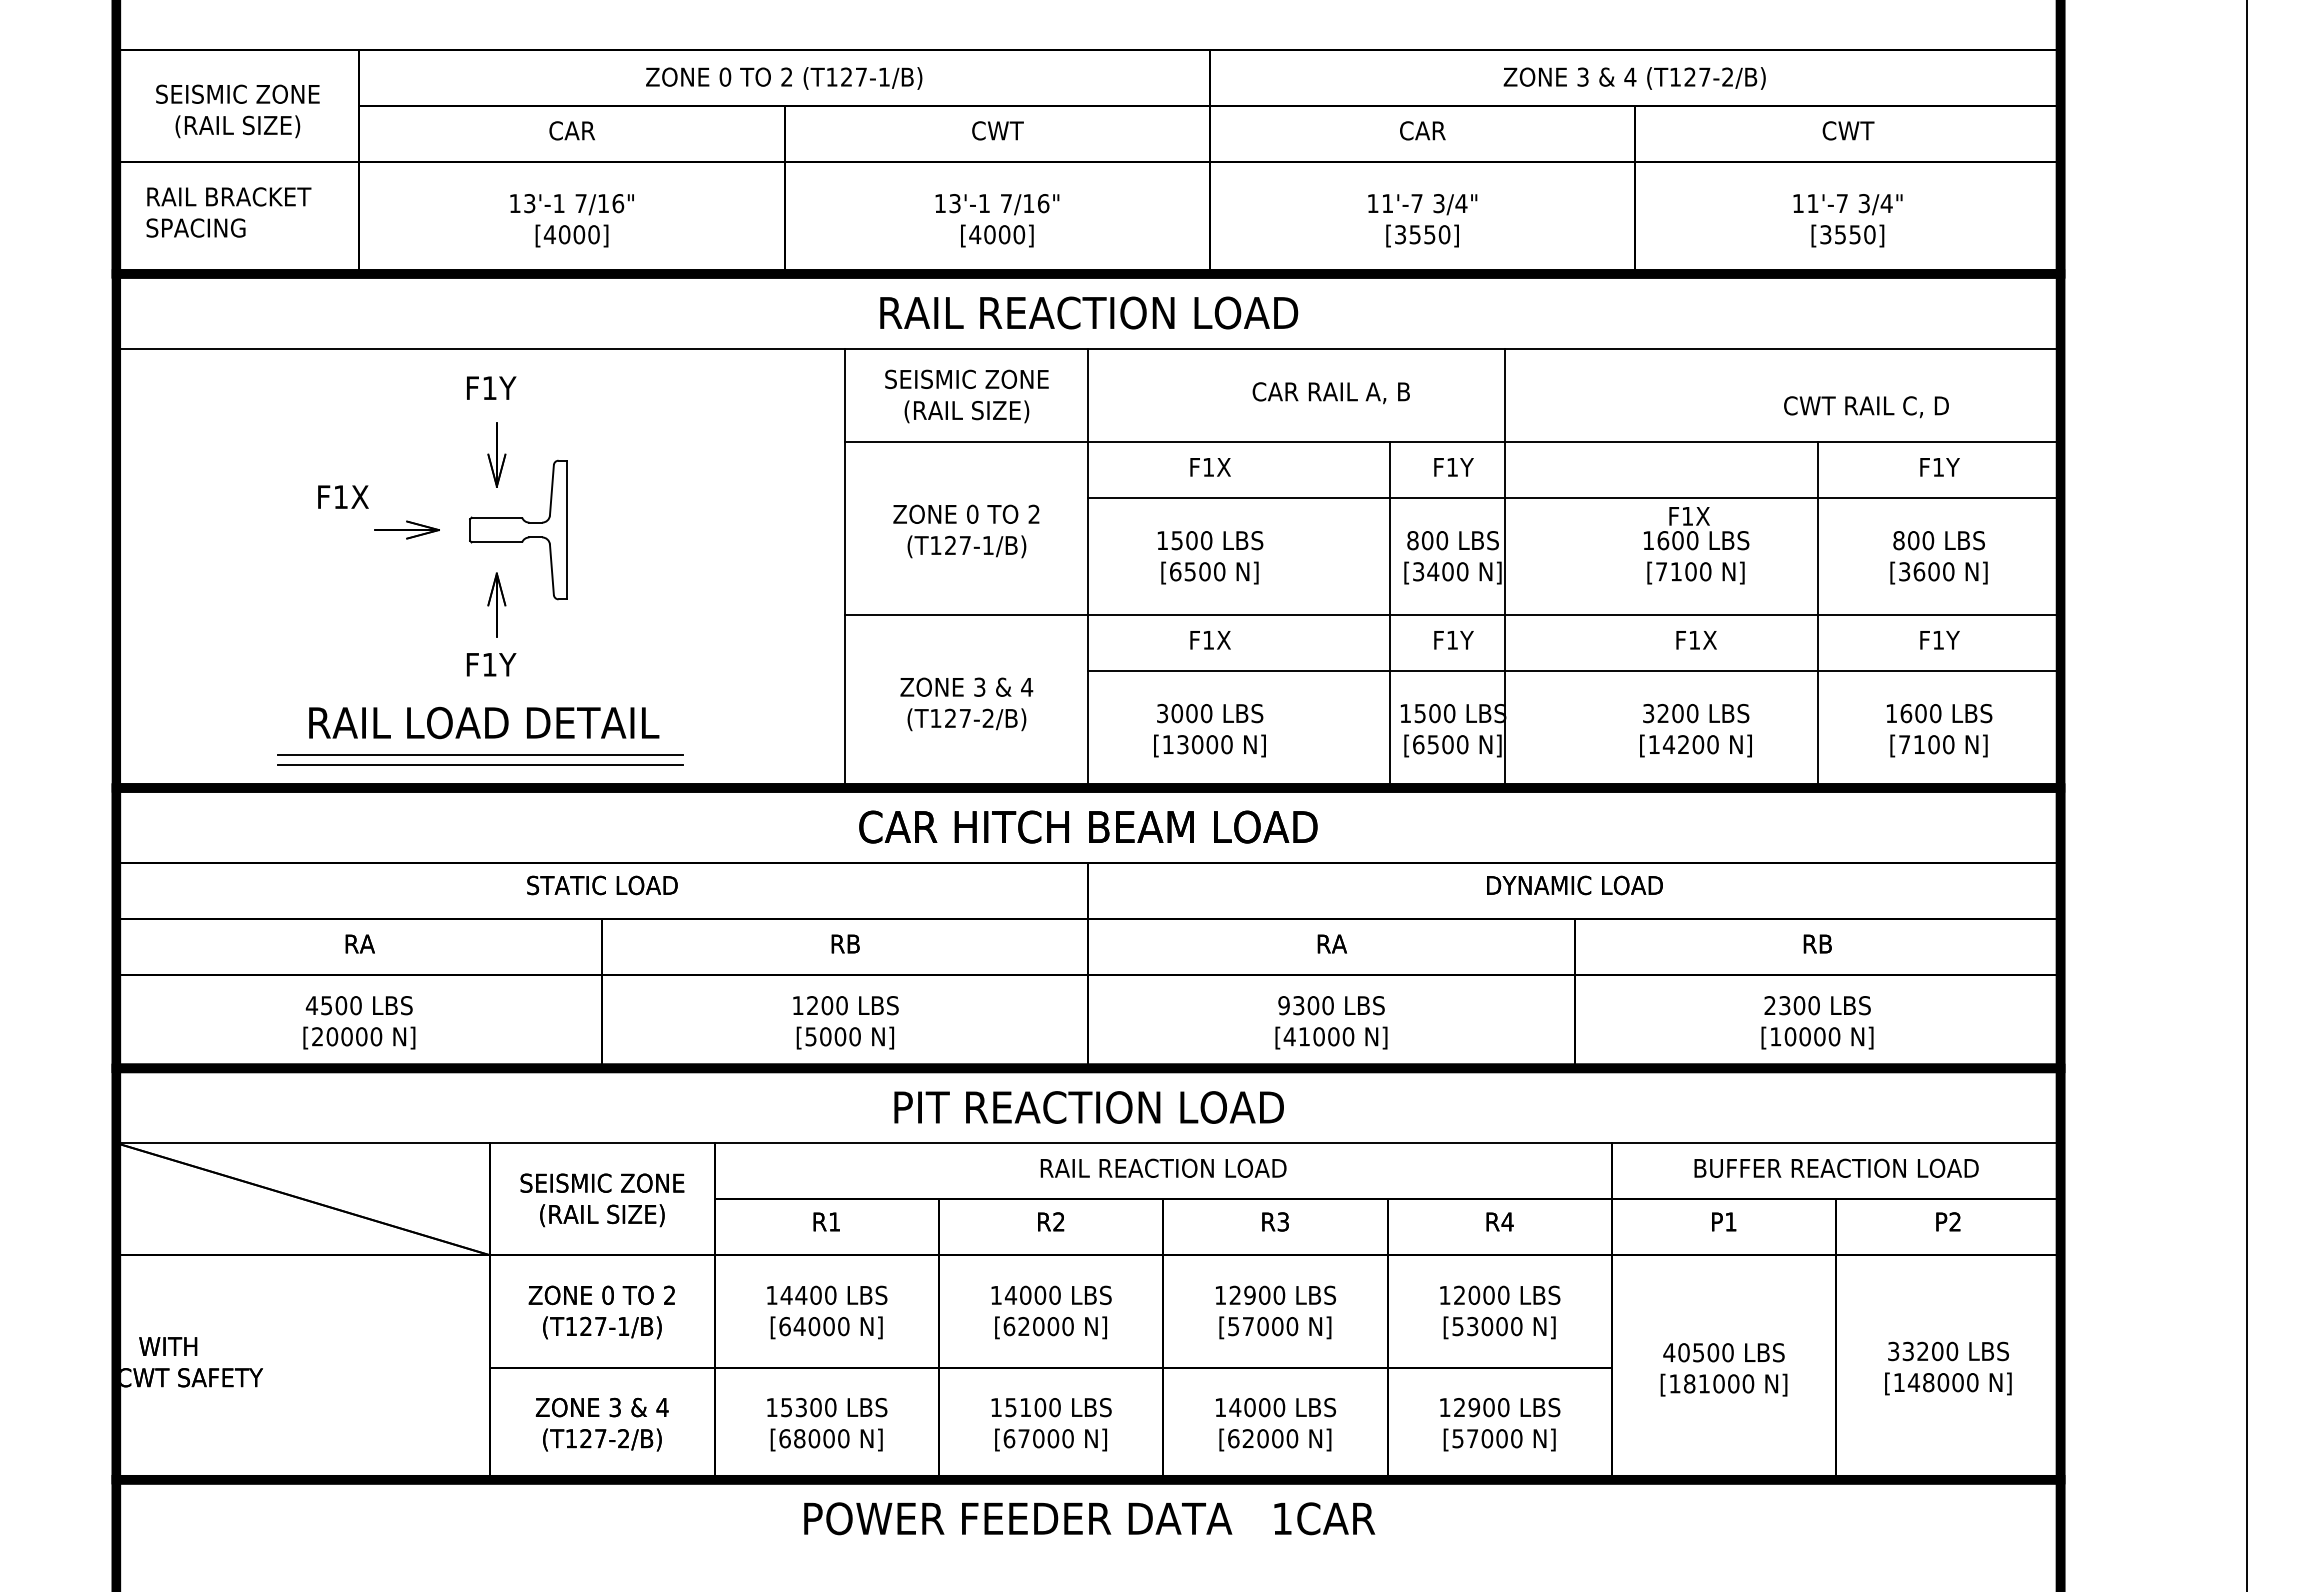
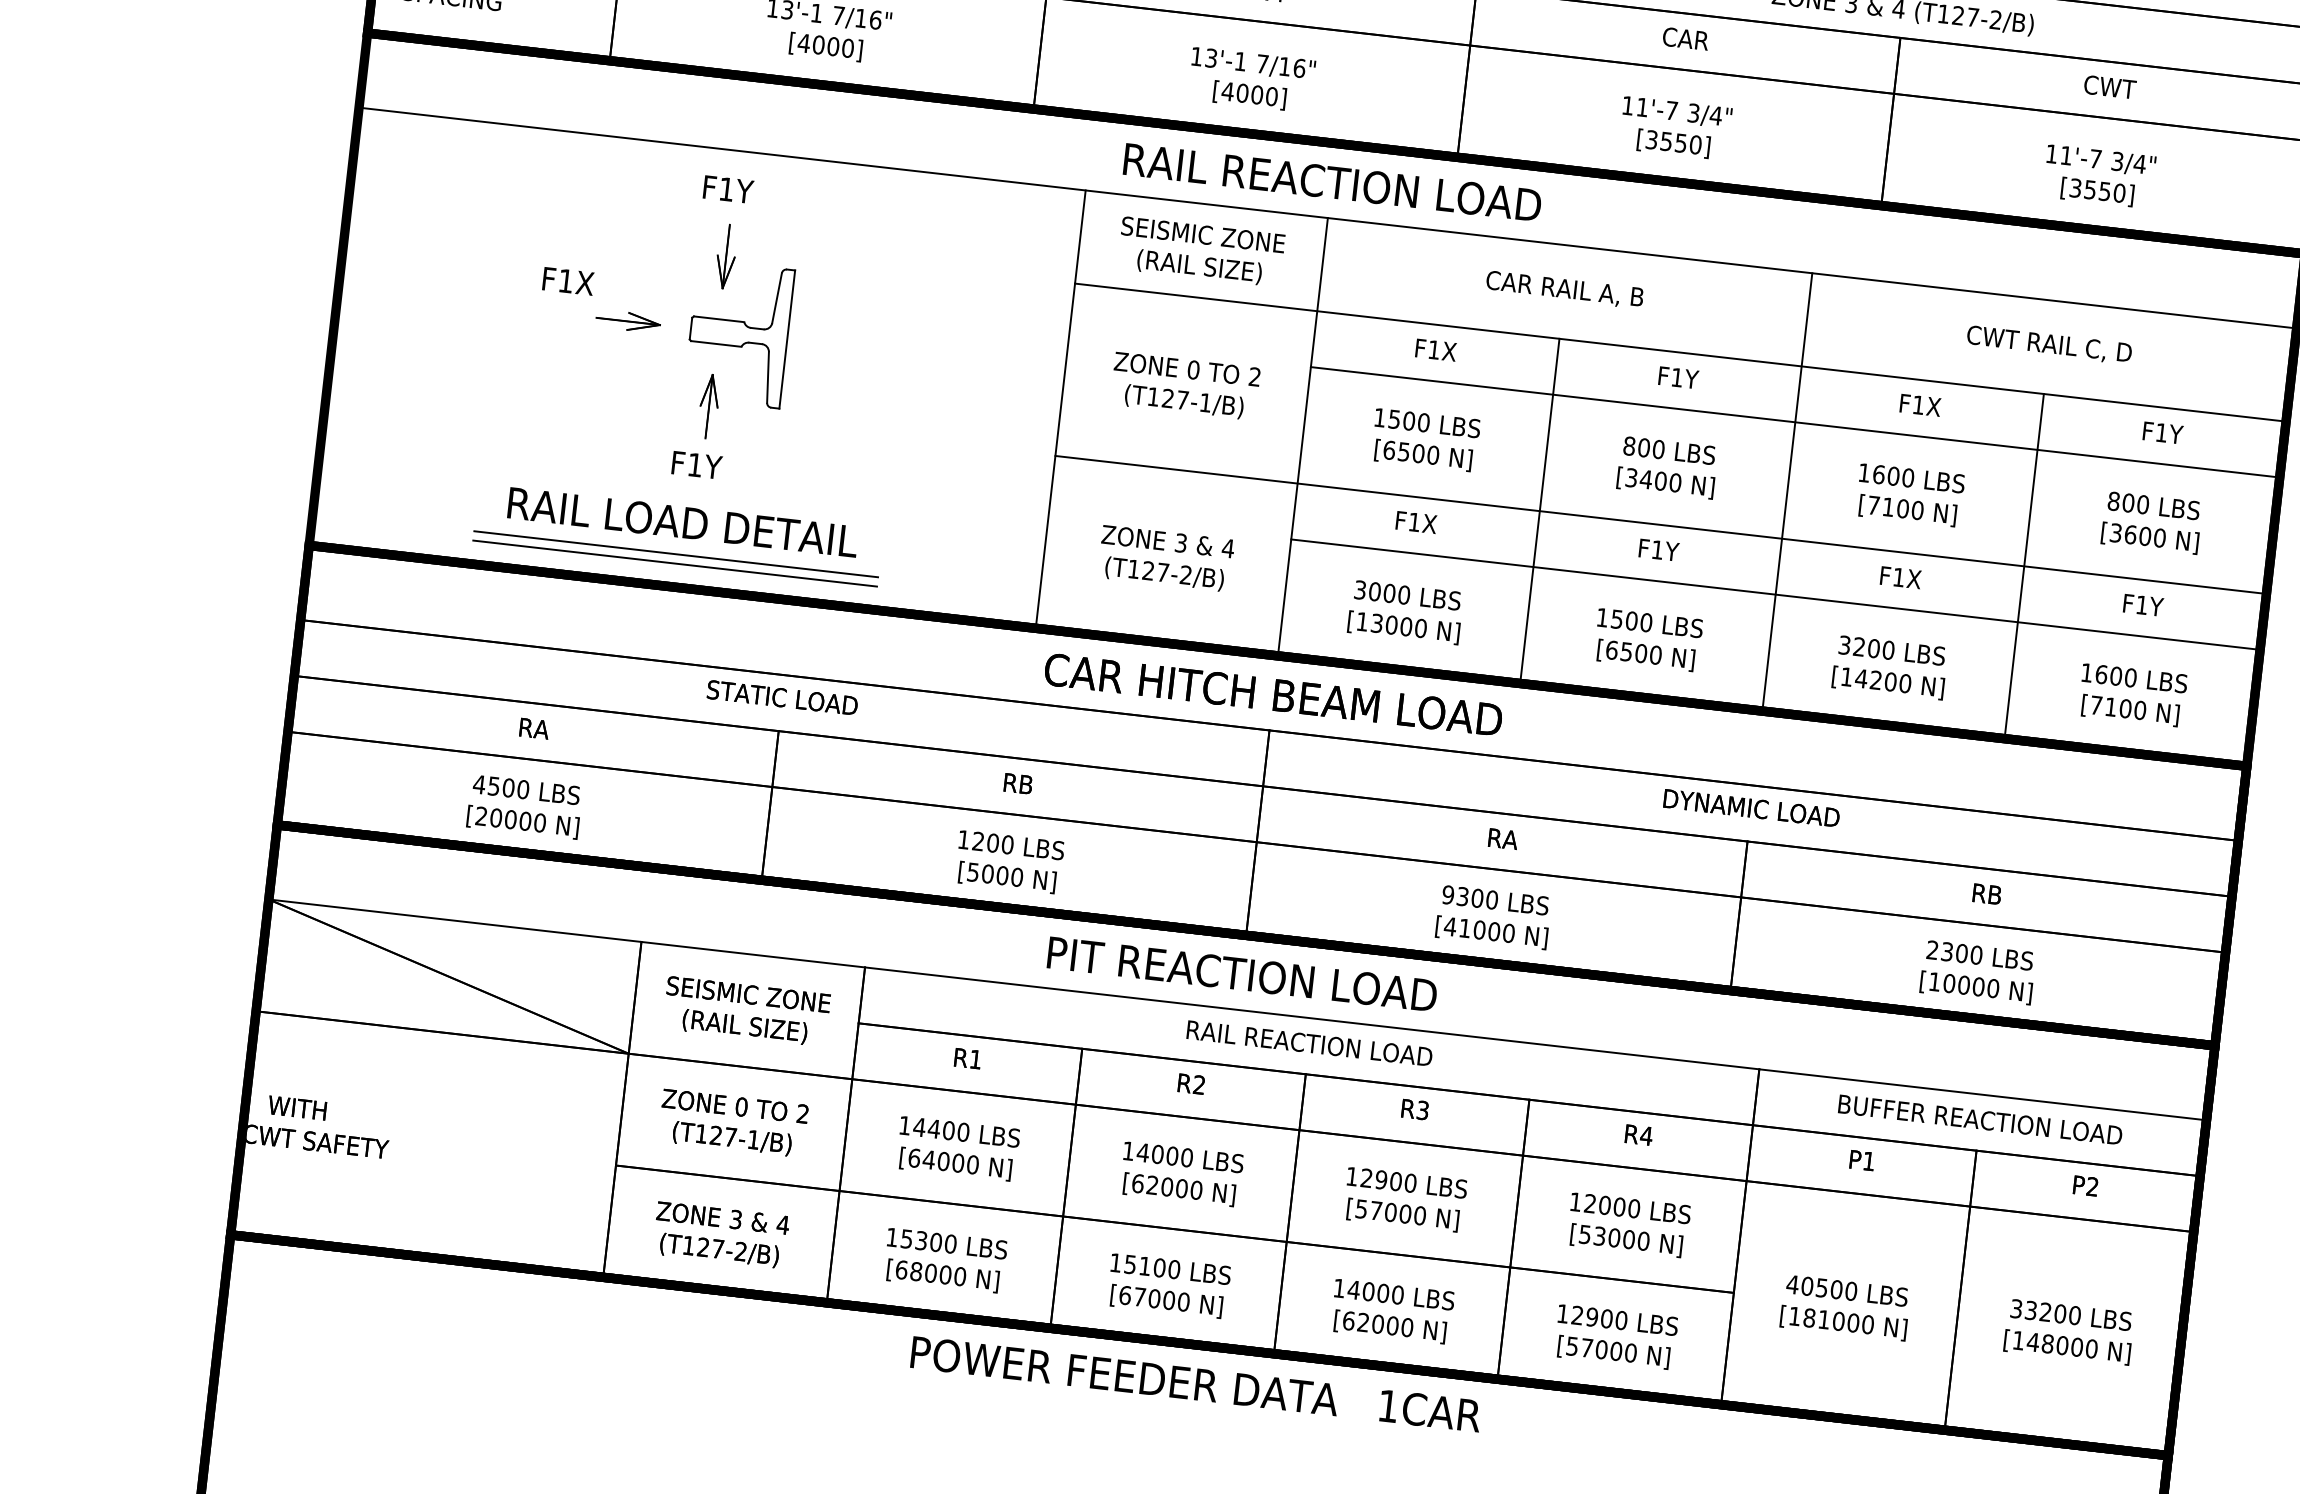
text: (1866, 407) -> (2049, 345), moved
text: (1689, 516) -> (1920, 405), moved
line: (1504, 568) -> (1787, 492), moved
line: (1390, 615) -> (1539, 511), moved

